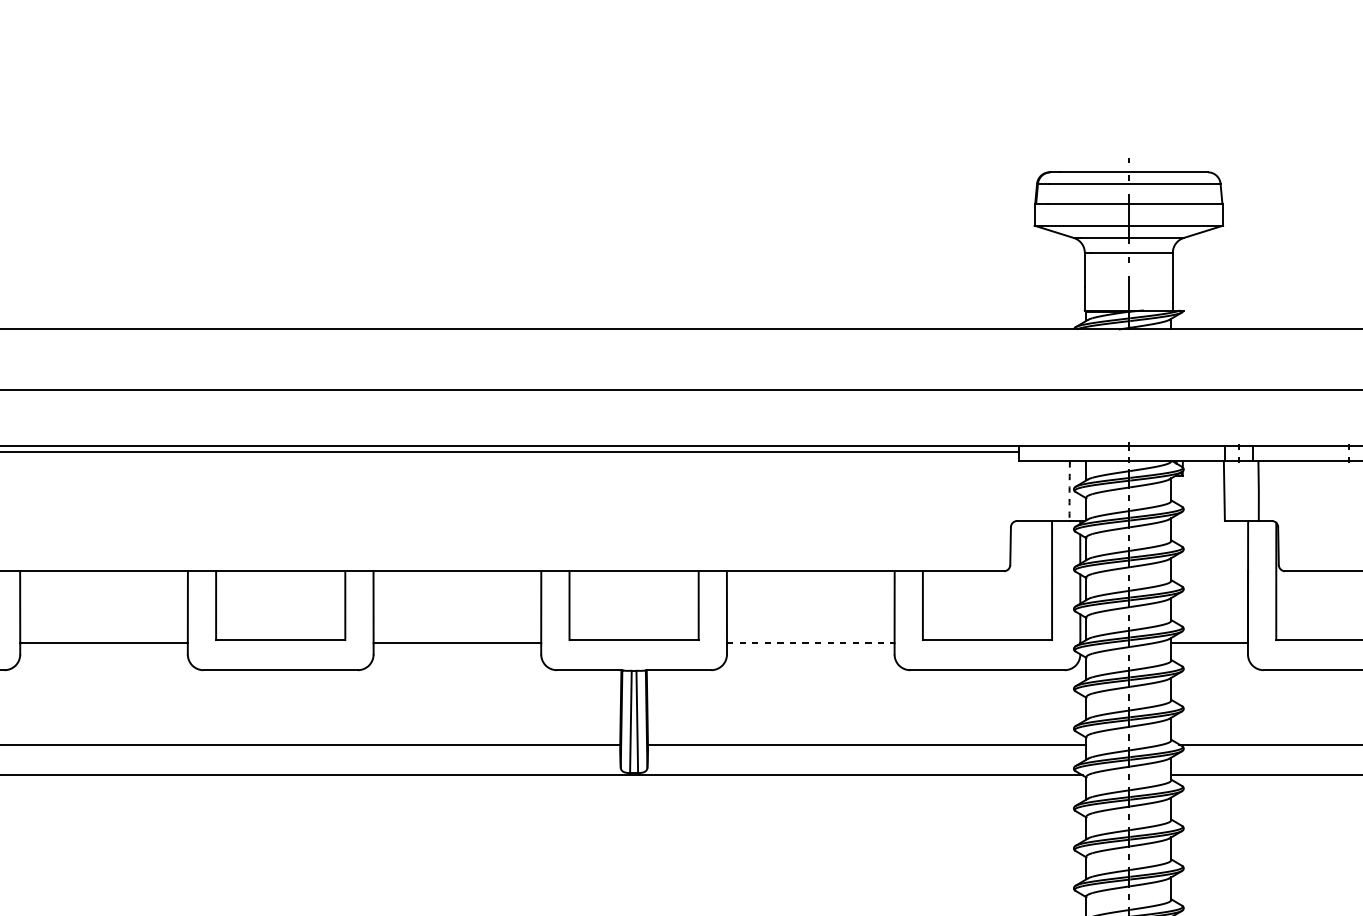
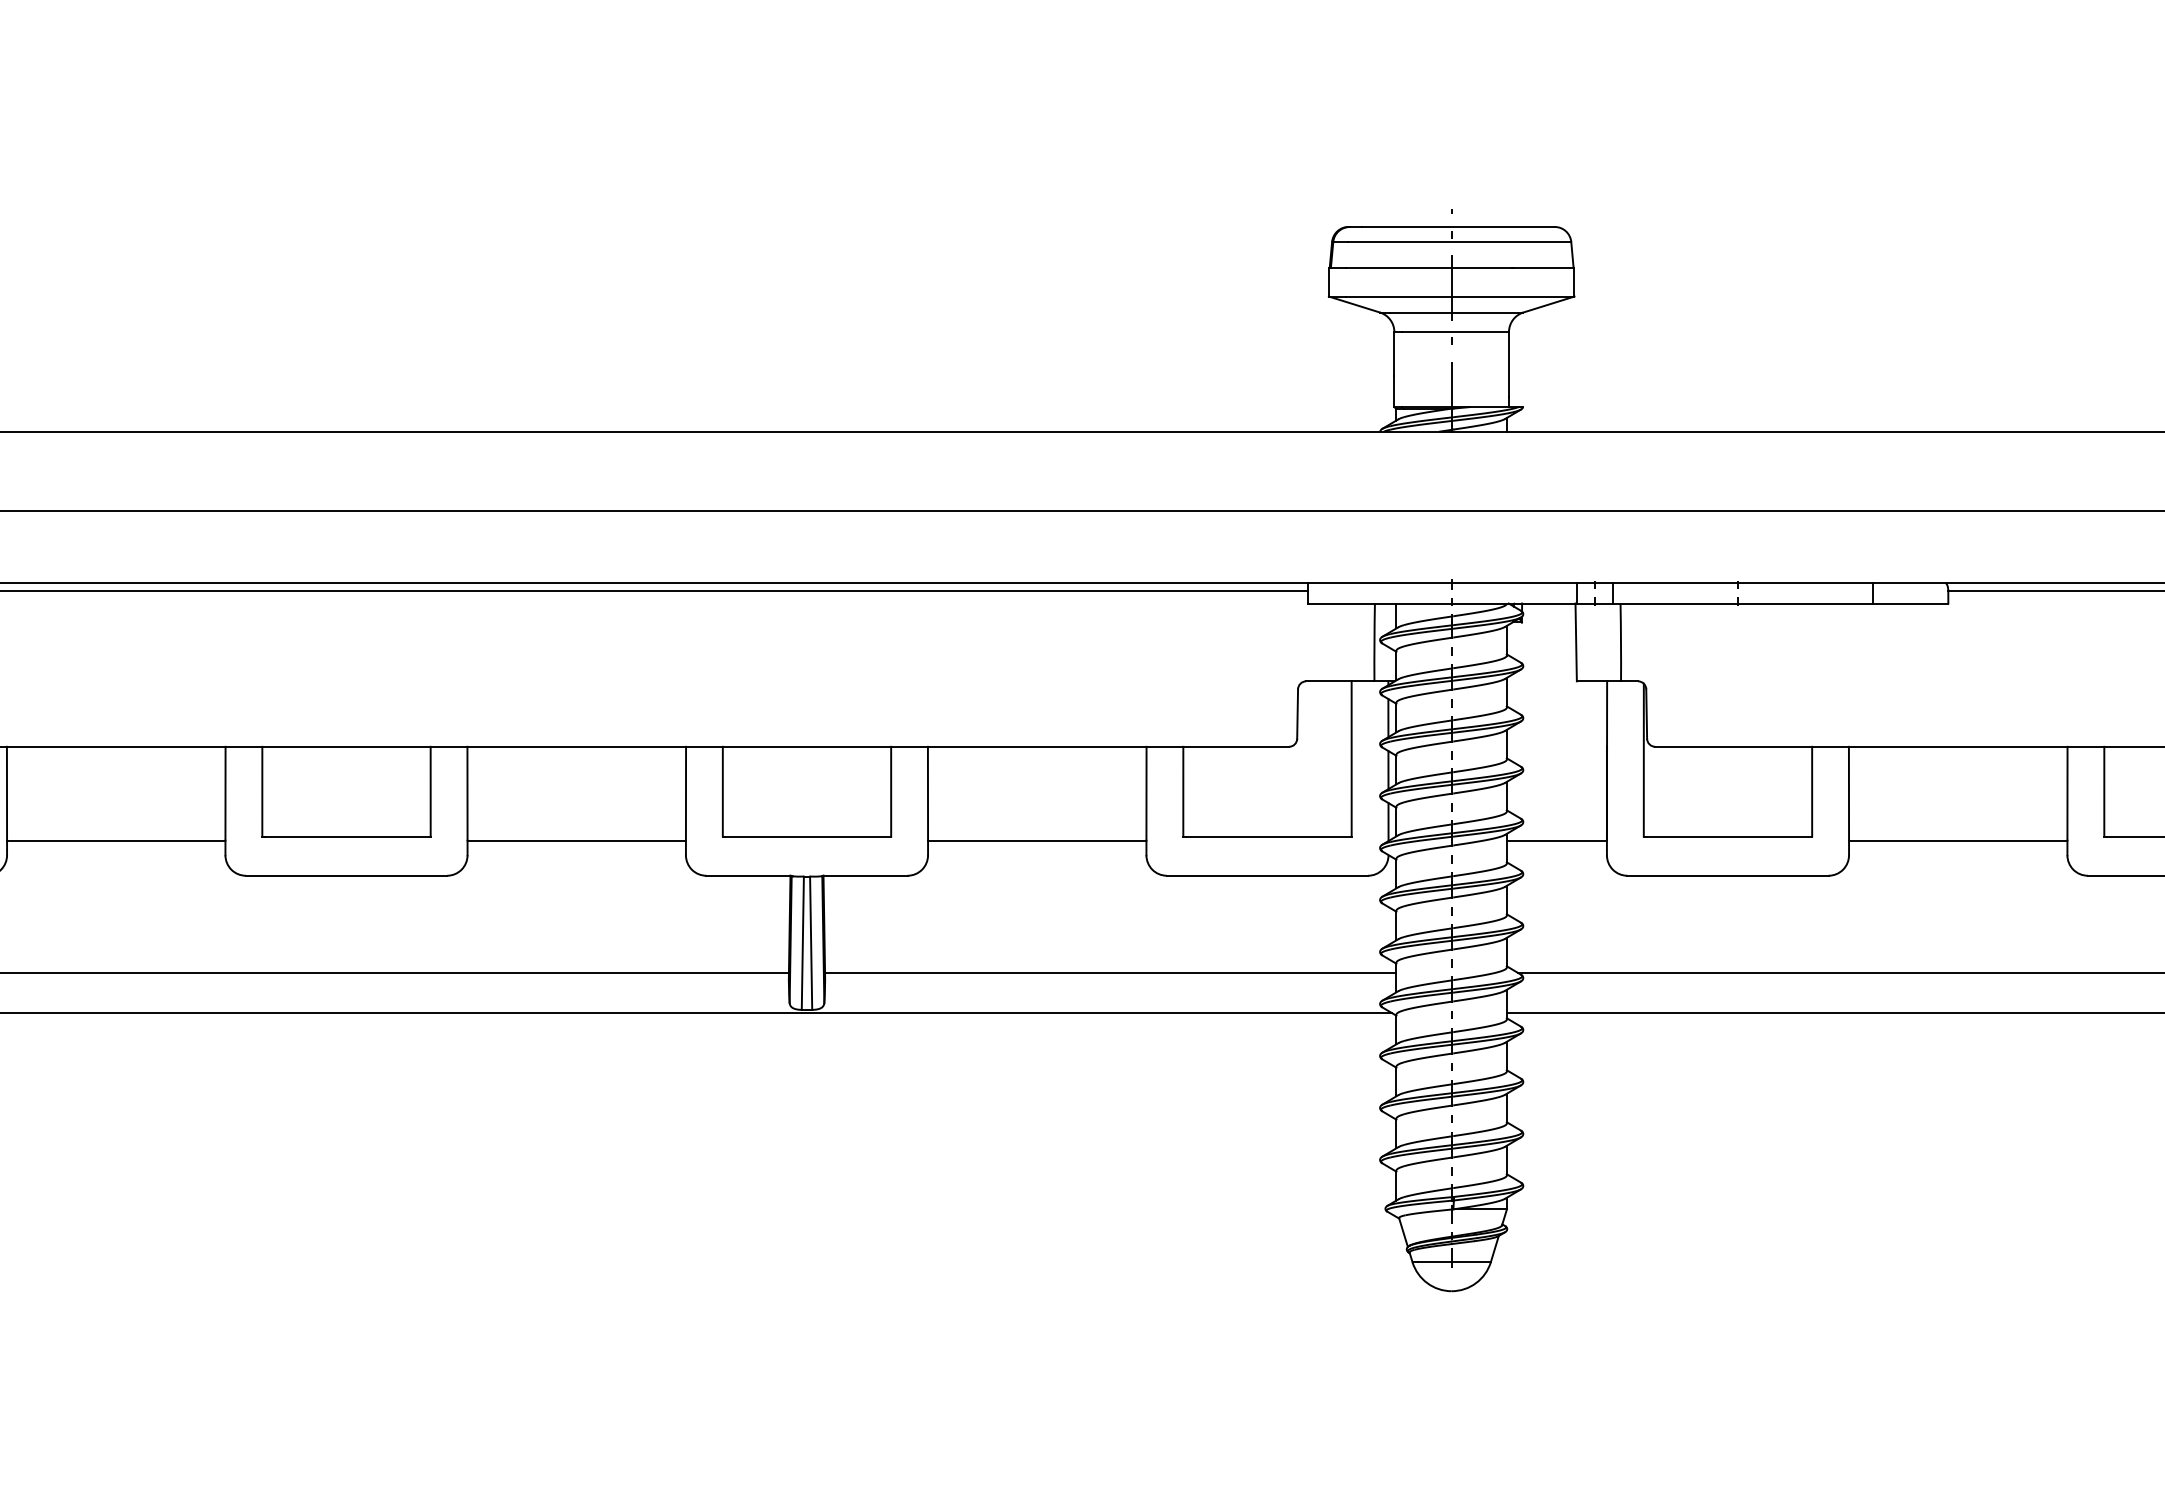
arc: (1069, 491) -> (1374, 642), dashed -> solid
line: (810, 643) -> (1037, 840), dashed -> solid

